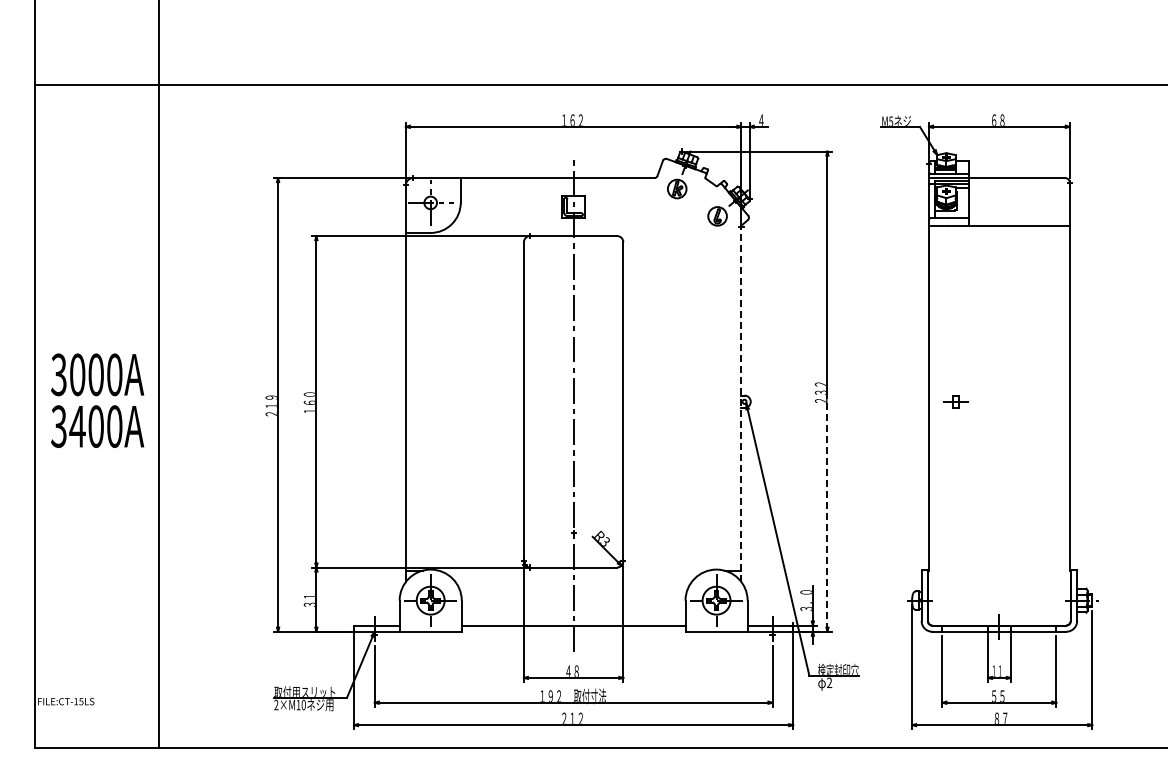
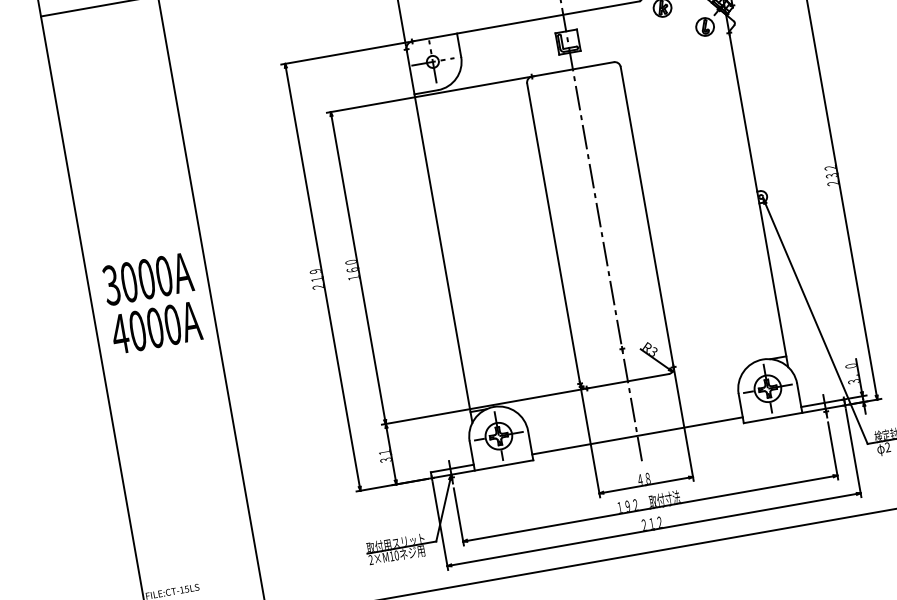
line: (741, 404) -> (758, 200), dashed -> solid
text: (67, 426) -> (128, 332), 3400A -> 4000A
line: (827, 512) -> (857, 287), dashed -> solid

